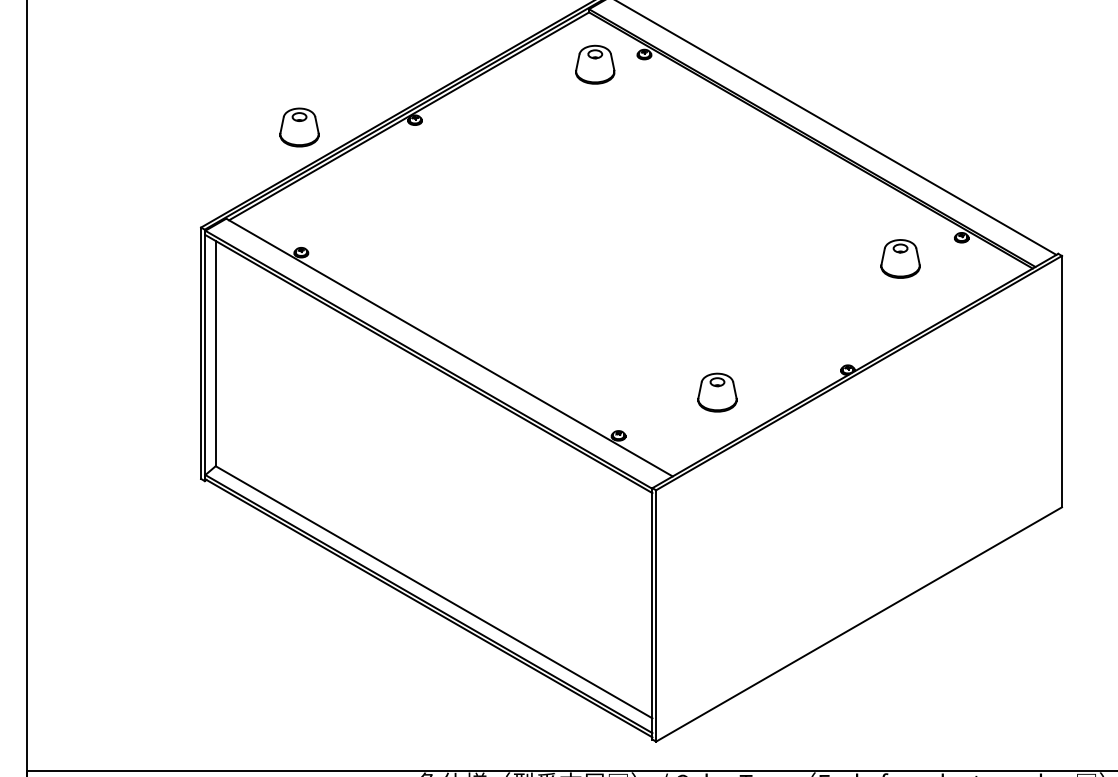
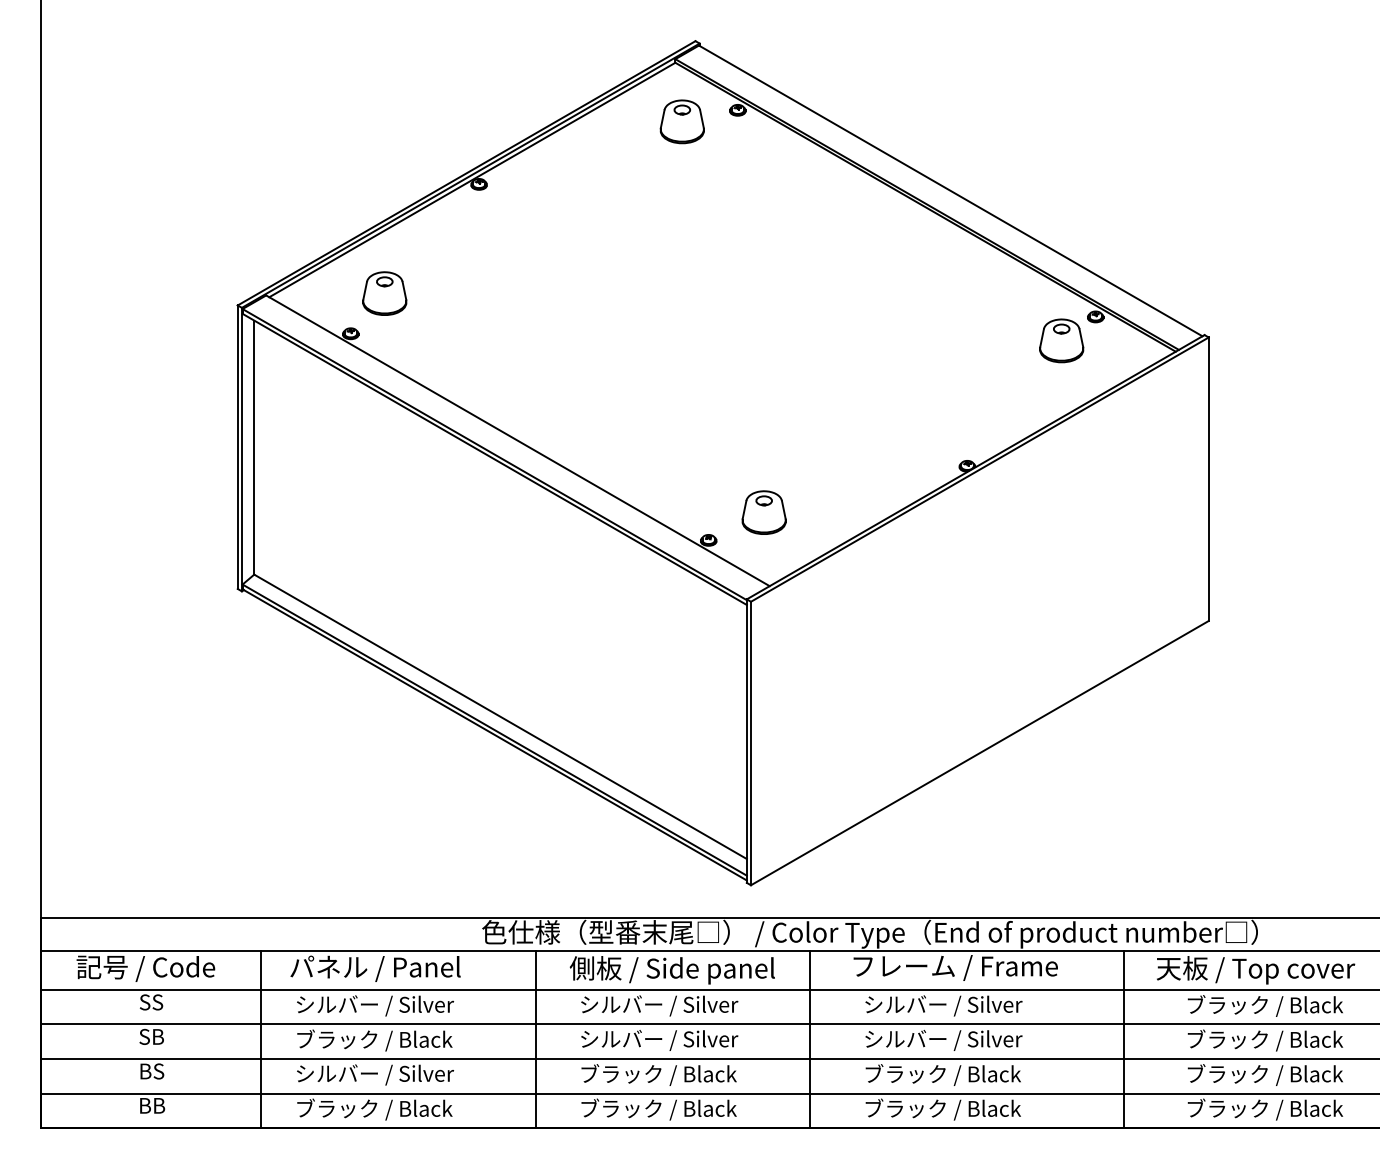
part: (299, 127) -> (384, 293), moved
part: (900, 258) -> (1061, 340), moved
part: (716, 392) -> (763, 512), moved

